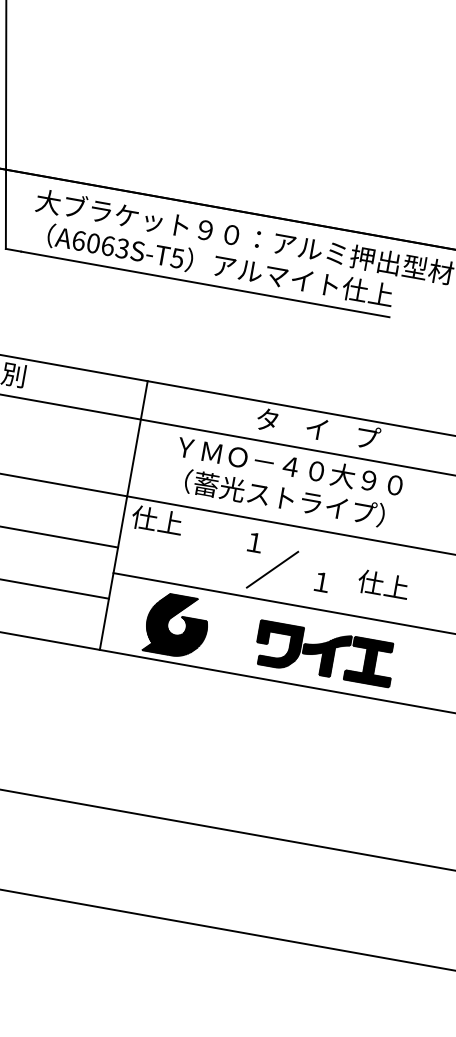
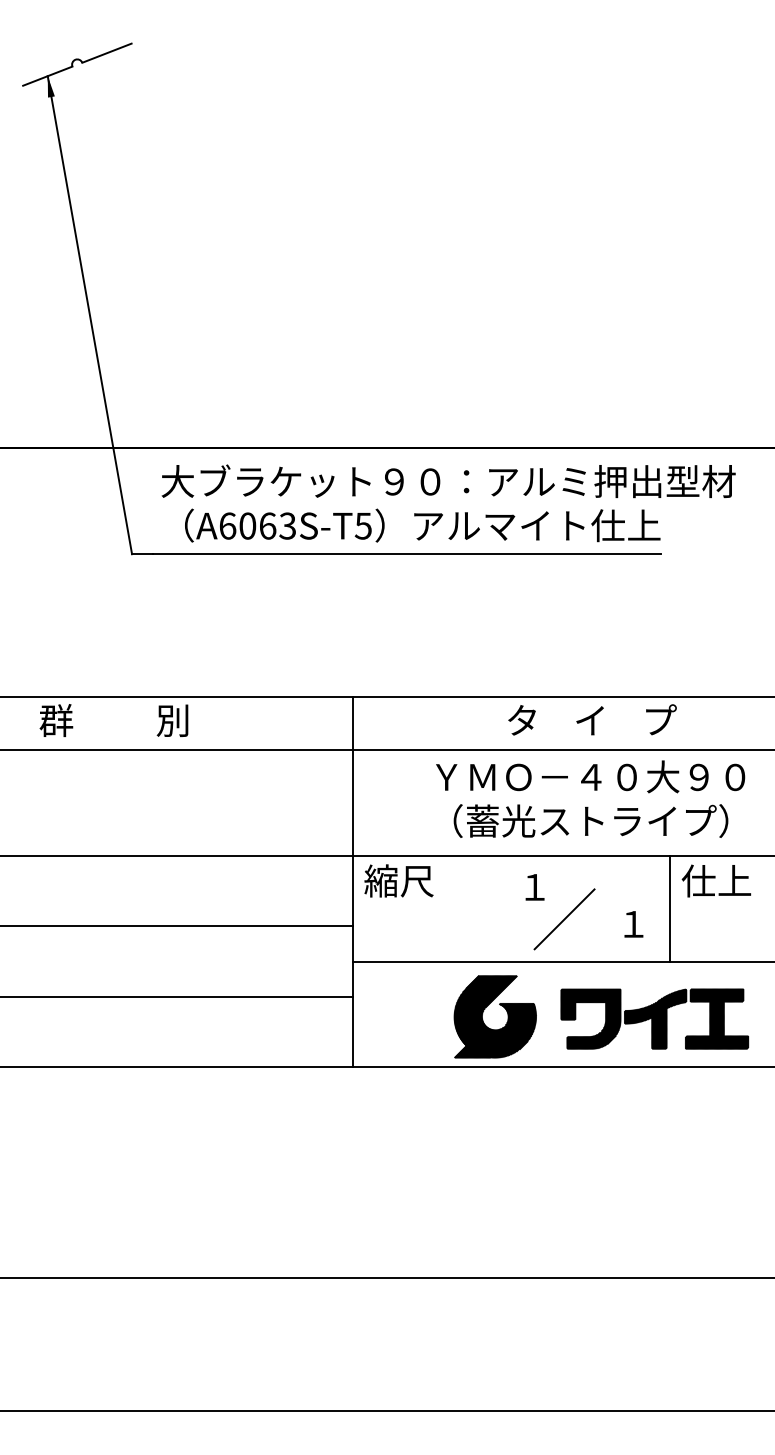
text: (287, 481) -> (590, 798), moved
text: (157, 520) -> (398, 880), 仕上 -> 縮尺
line: (350, 575) -> (670, 908), added
text: (383, 584) -> (716, 880), moved
part: (170, 619) -> (485, 1009), moved

